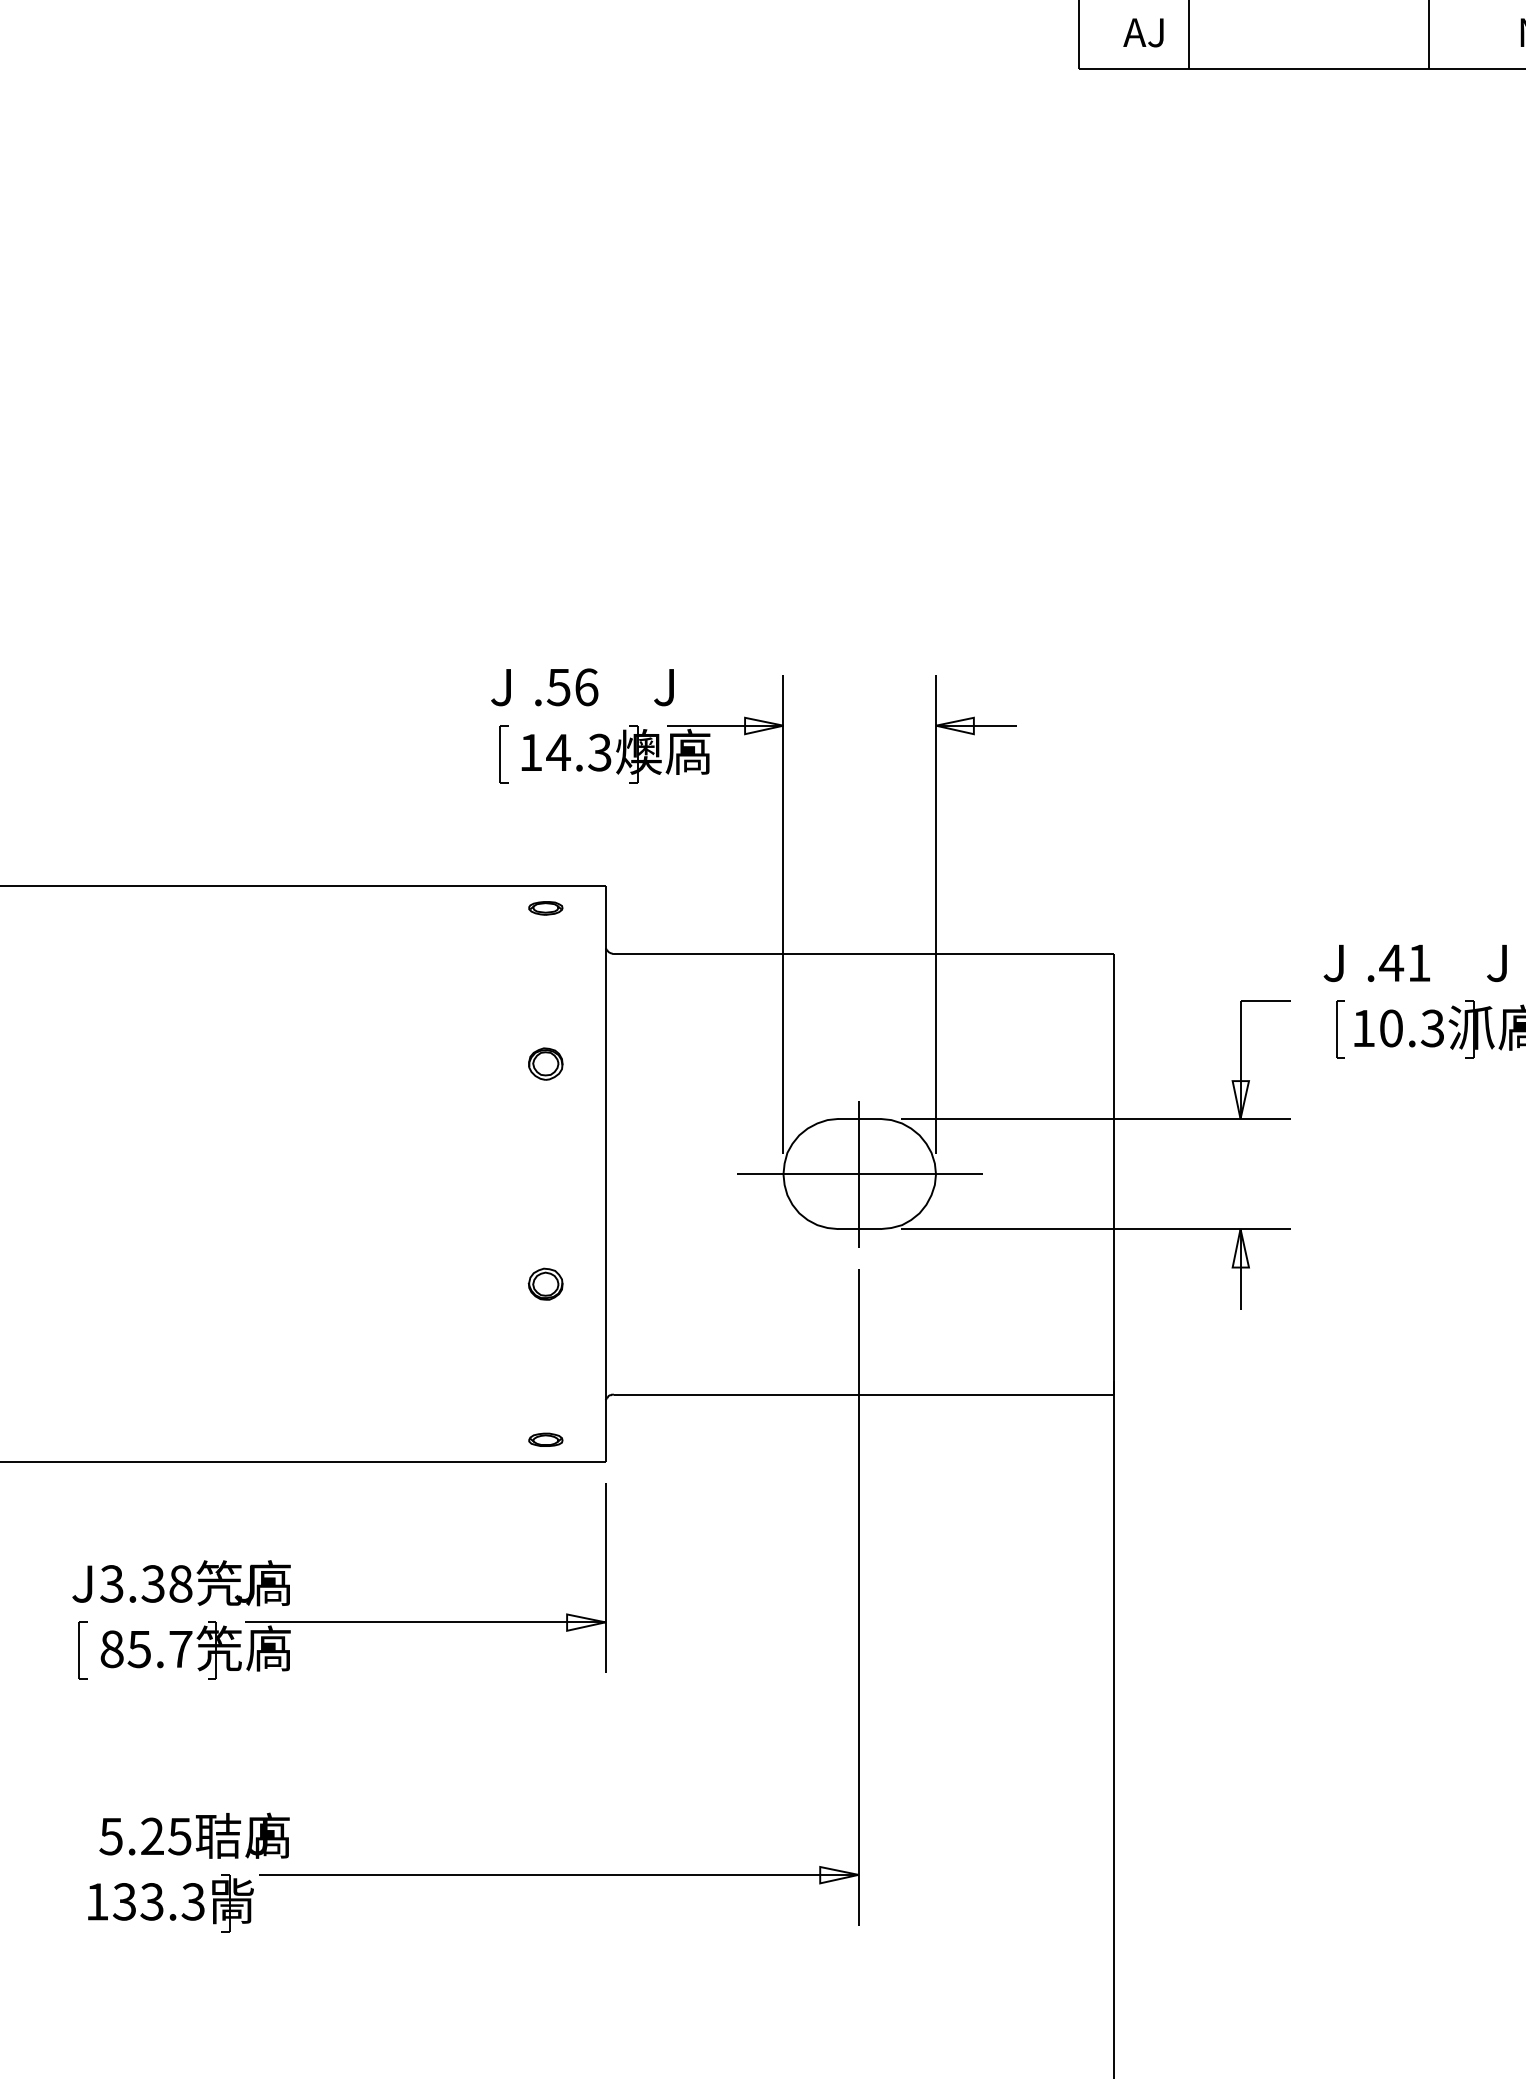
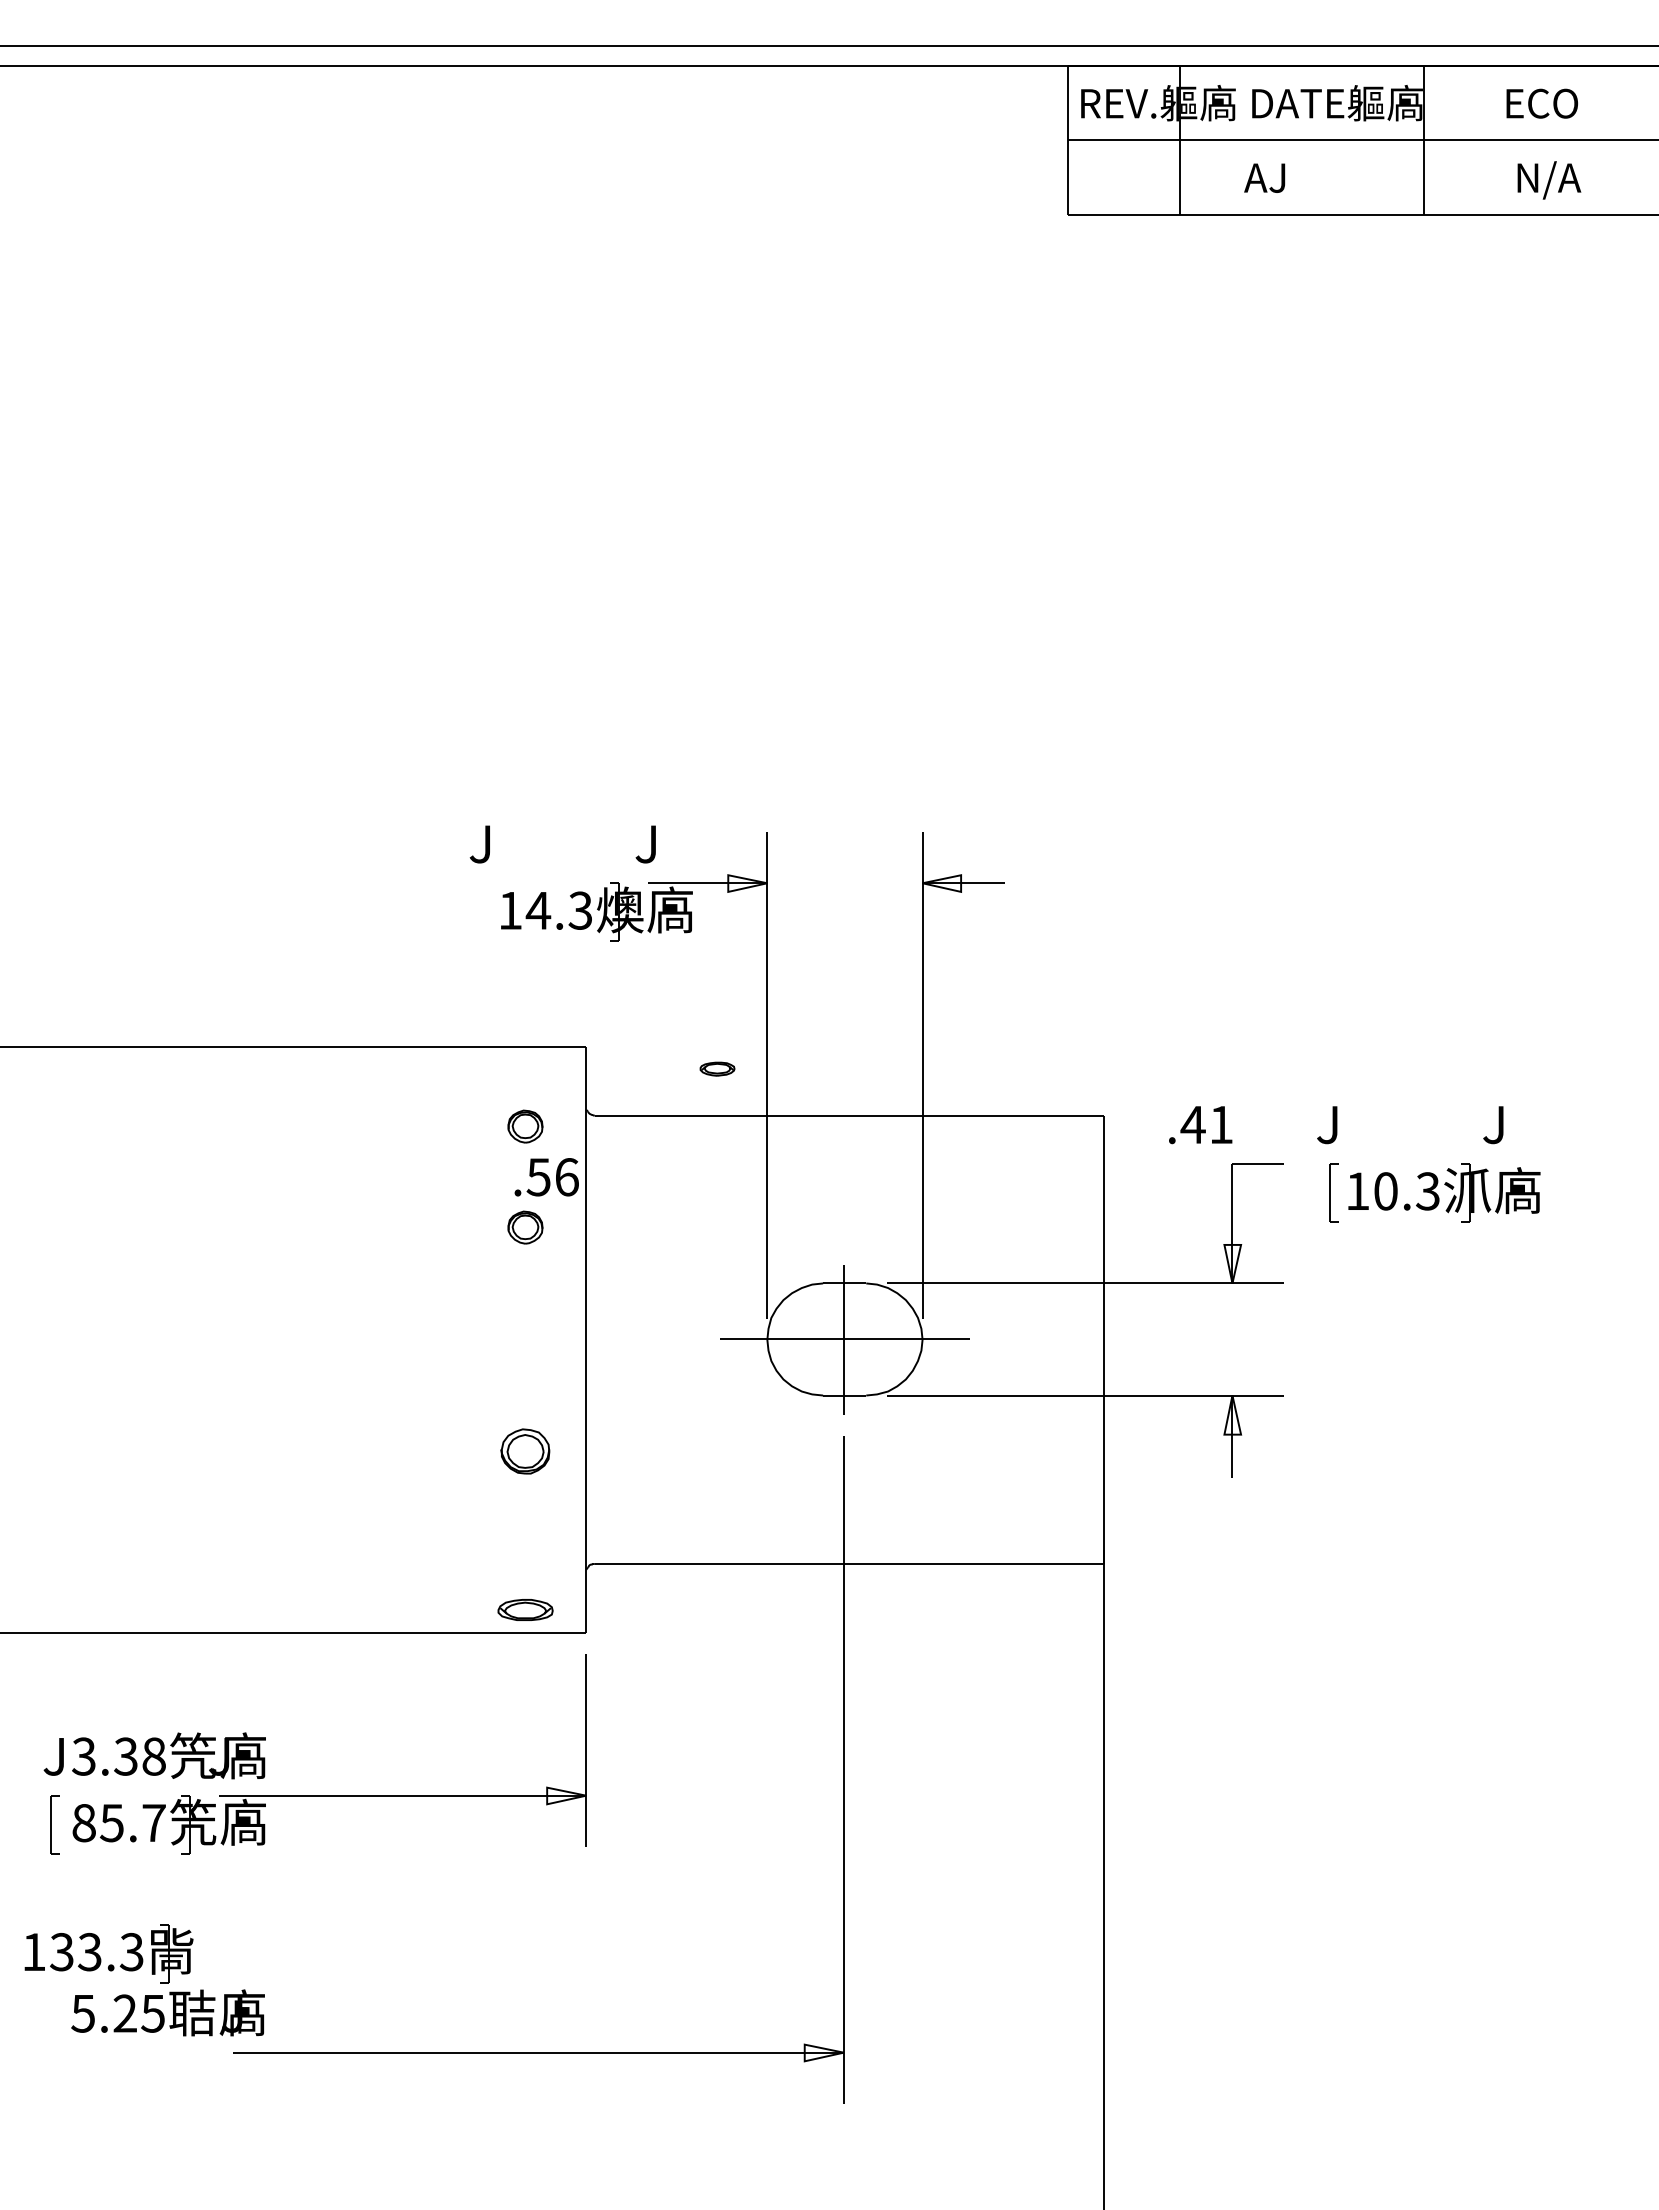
text: (1143, 32) -> (1264, 177), moved
text: (566, 687) -> (546, 1177), moved
part: (503, 753) -> (482, 911), removed
part: (545, 907) -> (717, 1068), moved
text: (1398, 963) -> (1200, 1125), moved
part: (545, 964) -> (525, 1126), added
part: (545, 1284) -> (525, 1451), size x1.4
part: (545, 1439) -> (525, 1609), size x1.6
part: (162, 1906) -> (100, 1956), moved

